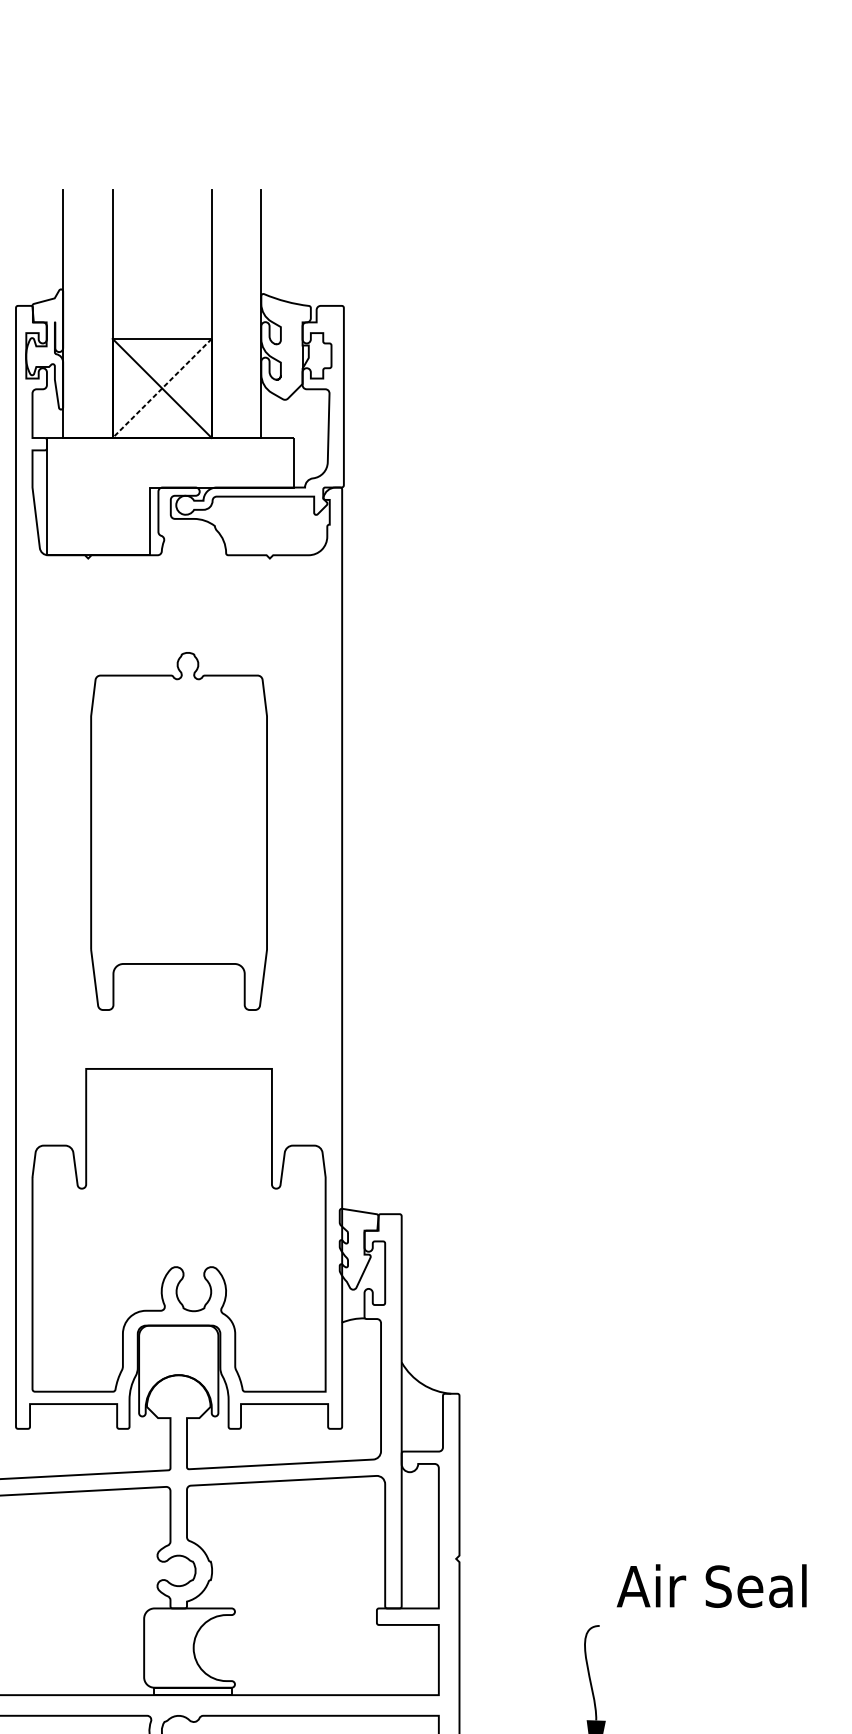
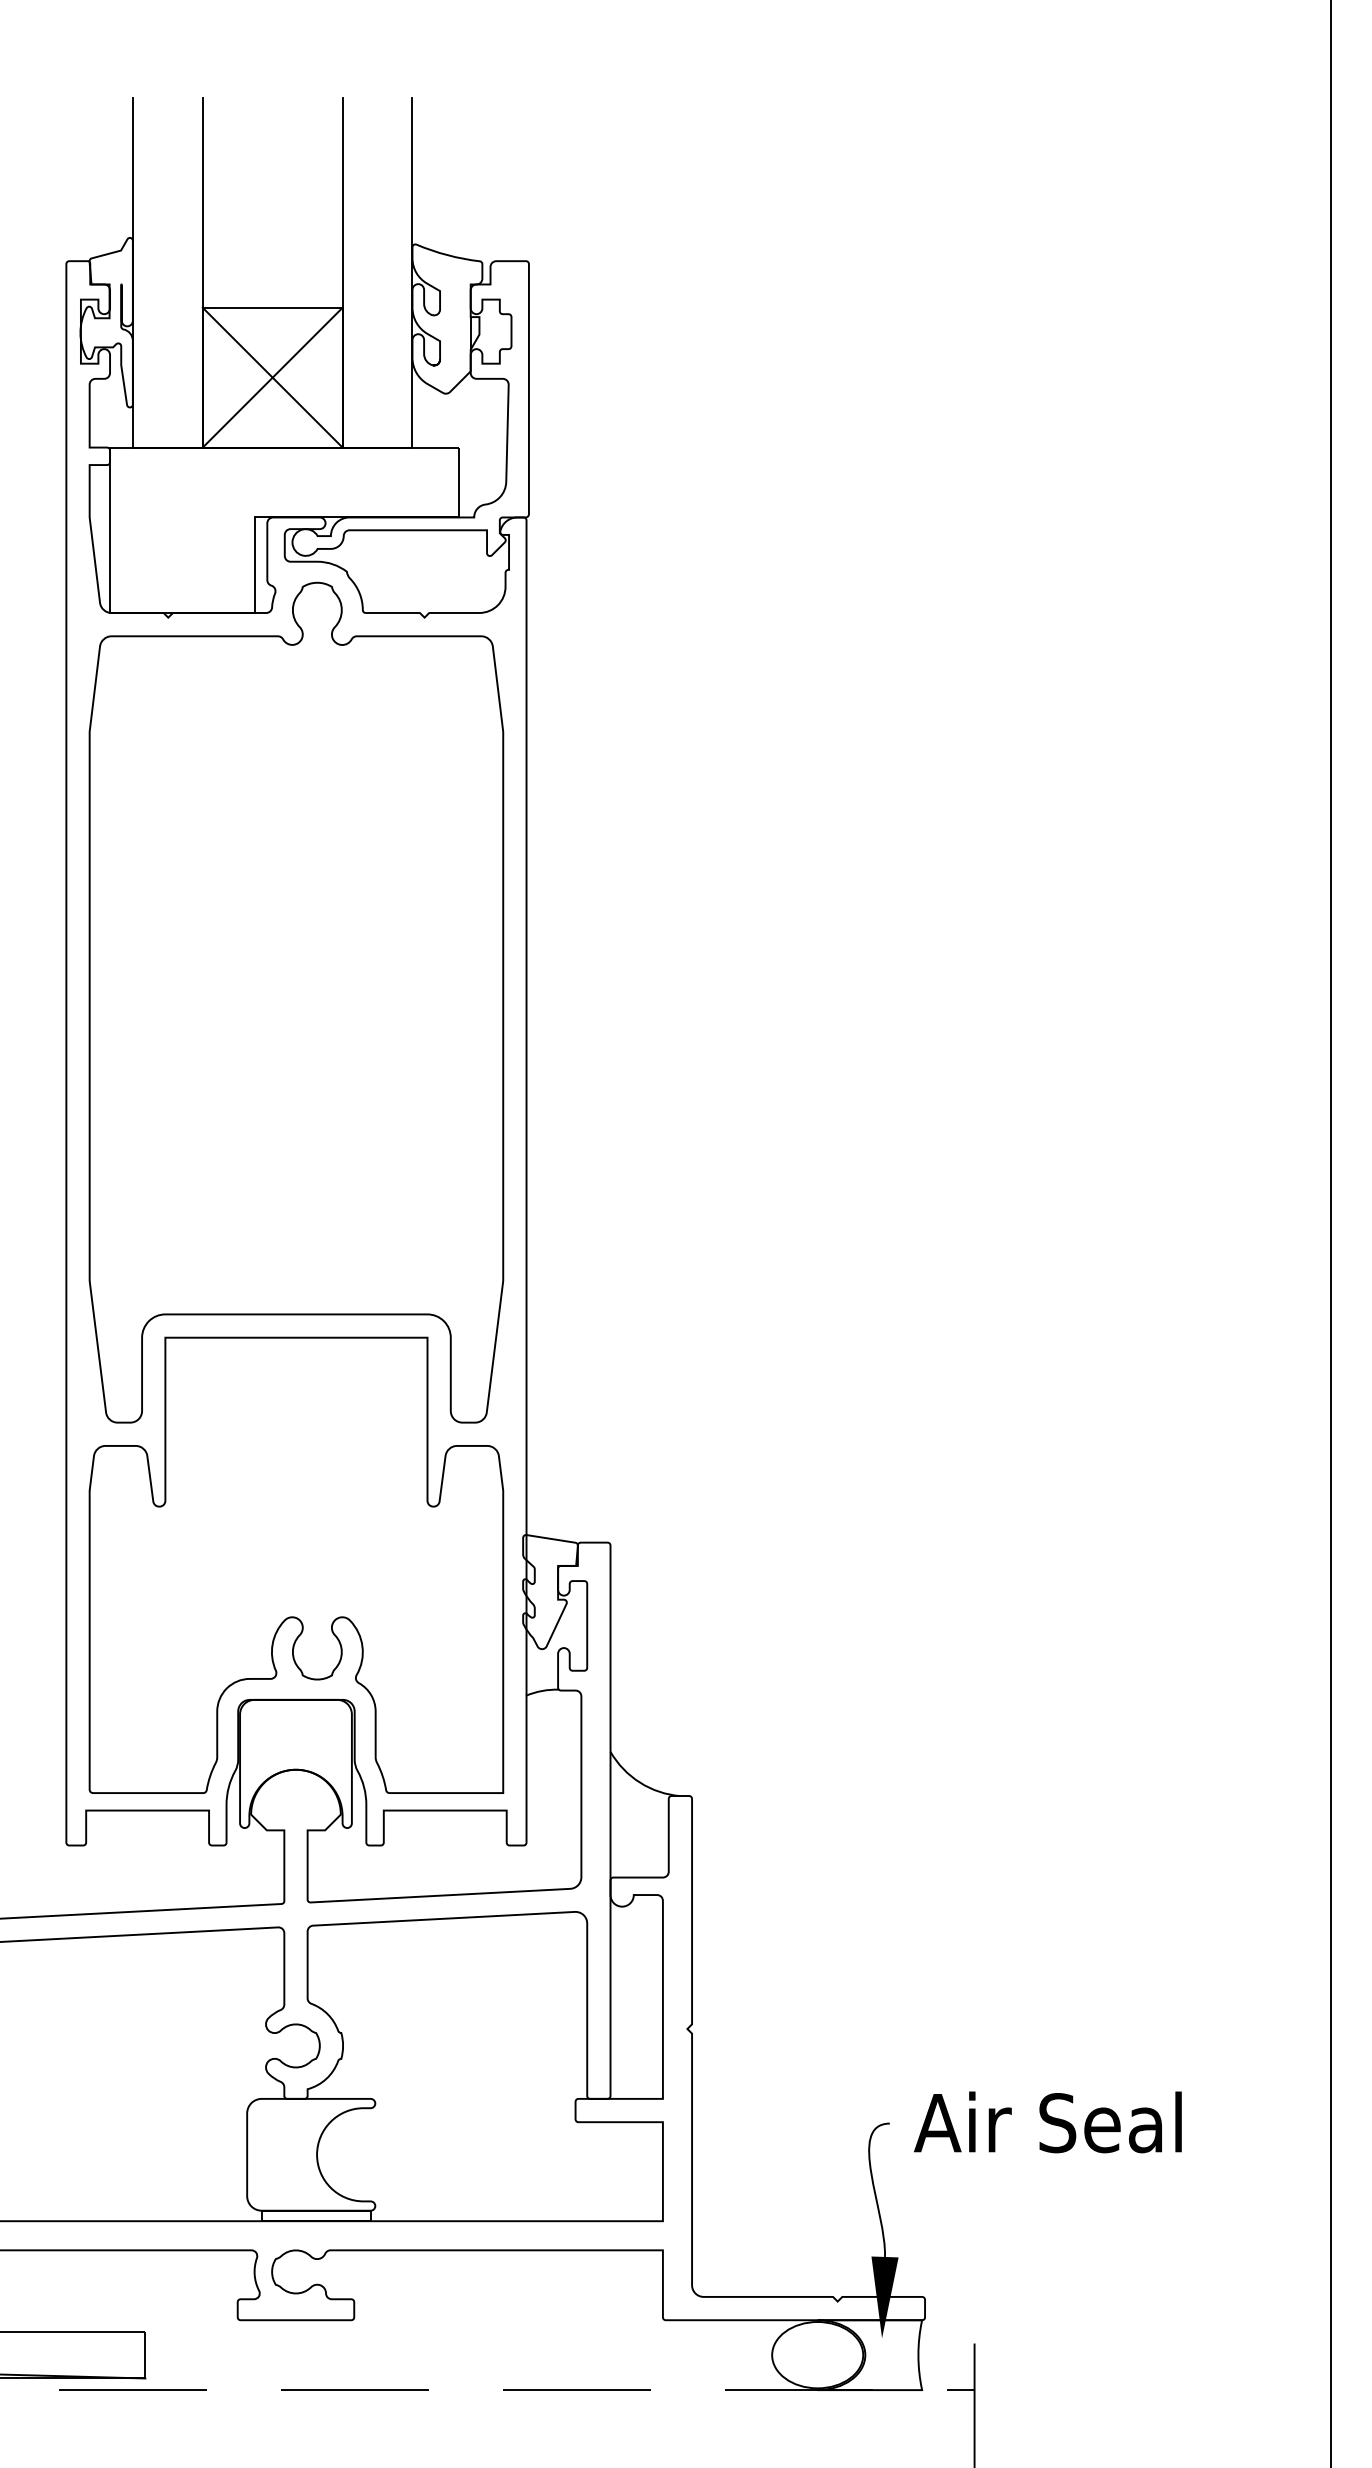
line: (162, 388) -> (272, 377), dashed -> solid
part: (179, 831) -> (296, 1002), size x1.67
text: (711, 1586) -> (1047, 2122), moved

